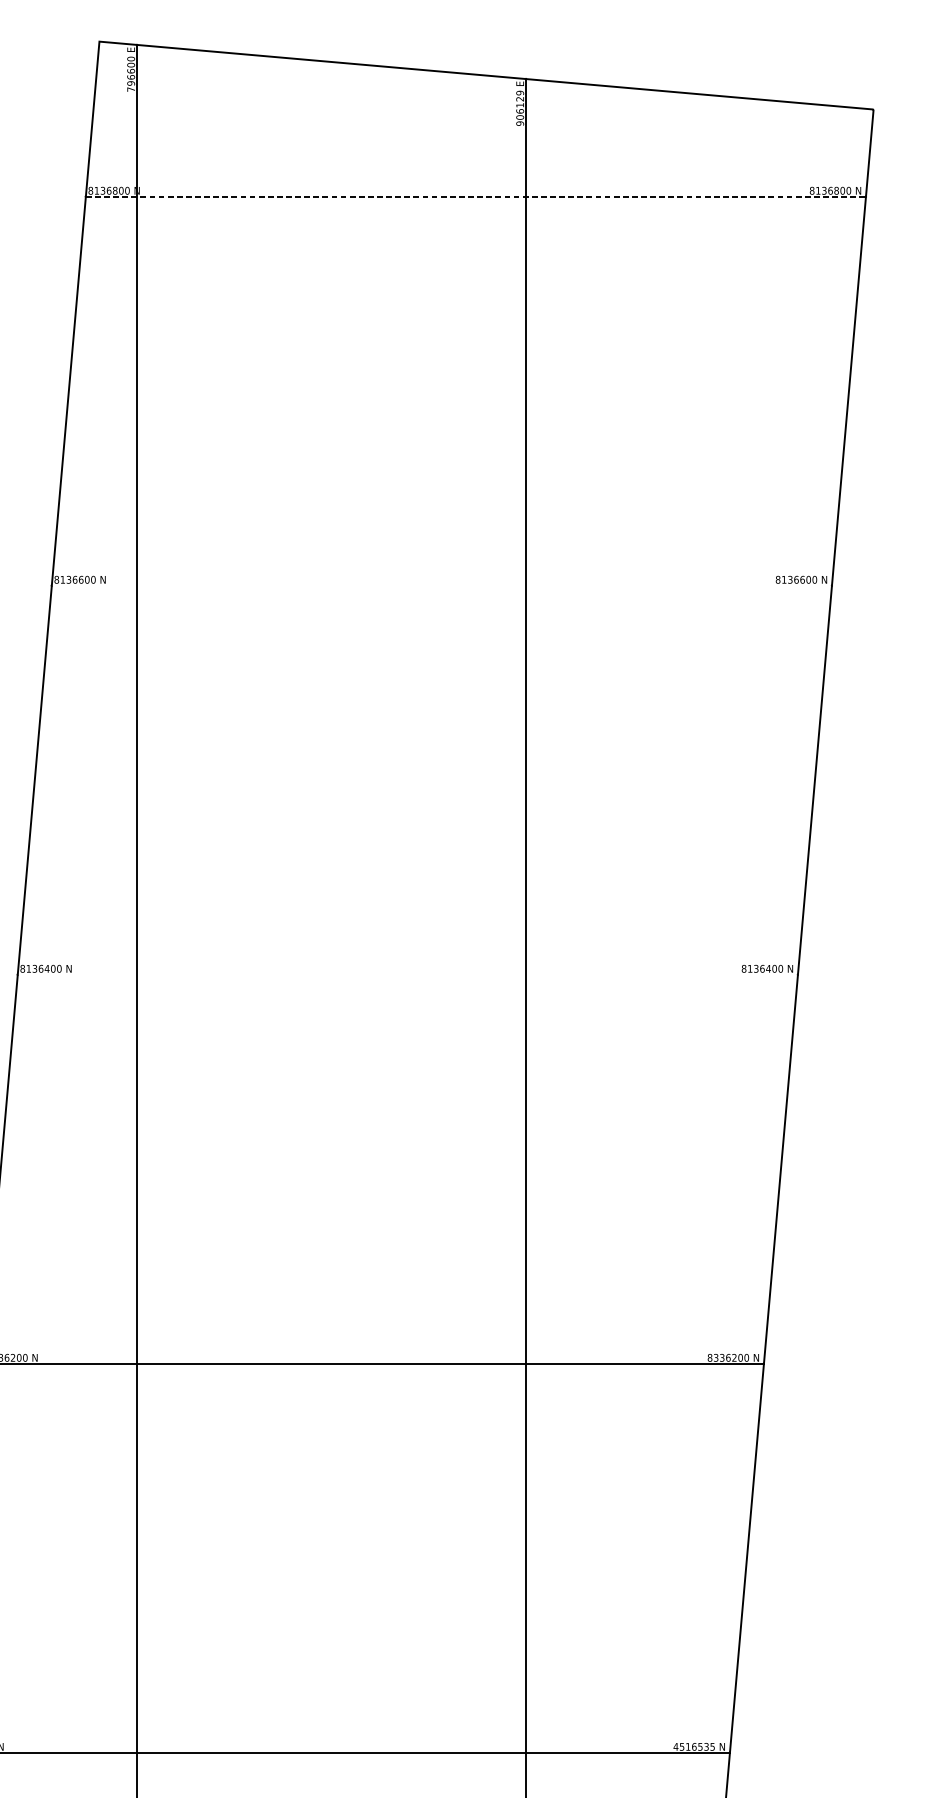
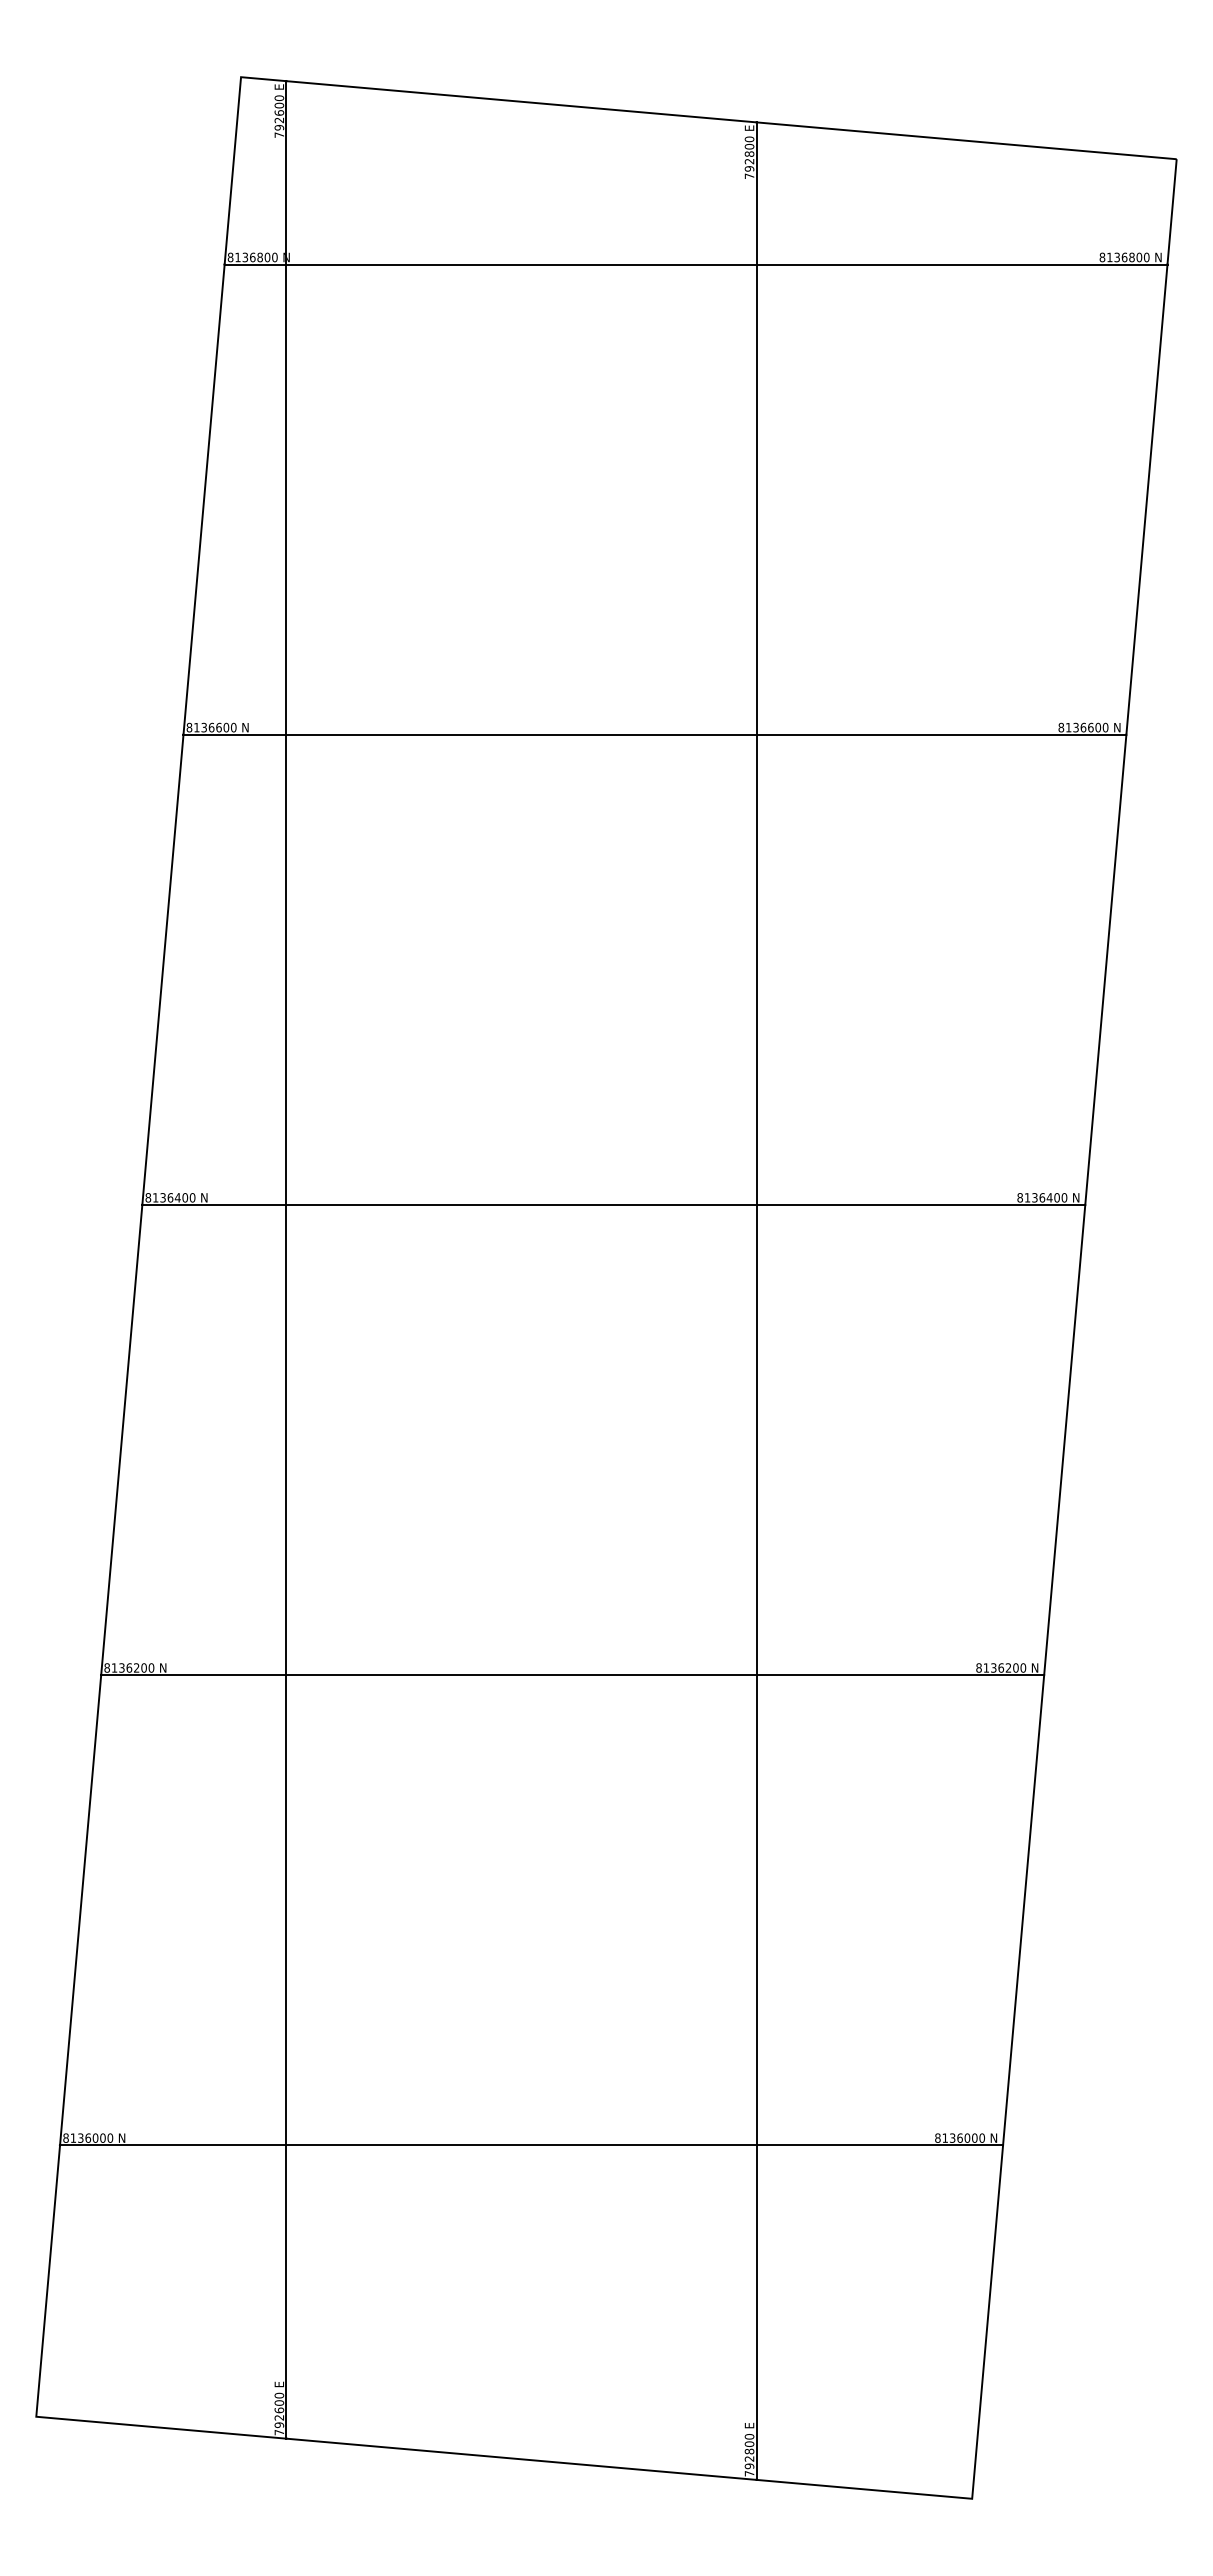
text: (131, 77) -> (279, 120), 796600 -> 792600
text: (520, 108) -> (749, 157), 906129 -> 792800
line: (476, 196) -> (696, 264), dashed -> solid
line: (441, 585) -> (654, 734), added
line: (407, 974) -> (613, 1204), added
text: (716, 1357) -> (986, 1667), 8336200 -> 8136200
text: (693, 1746) -> (959, 2137), 4516535 -> 8136000

